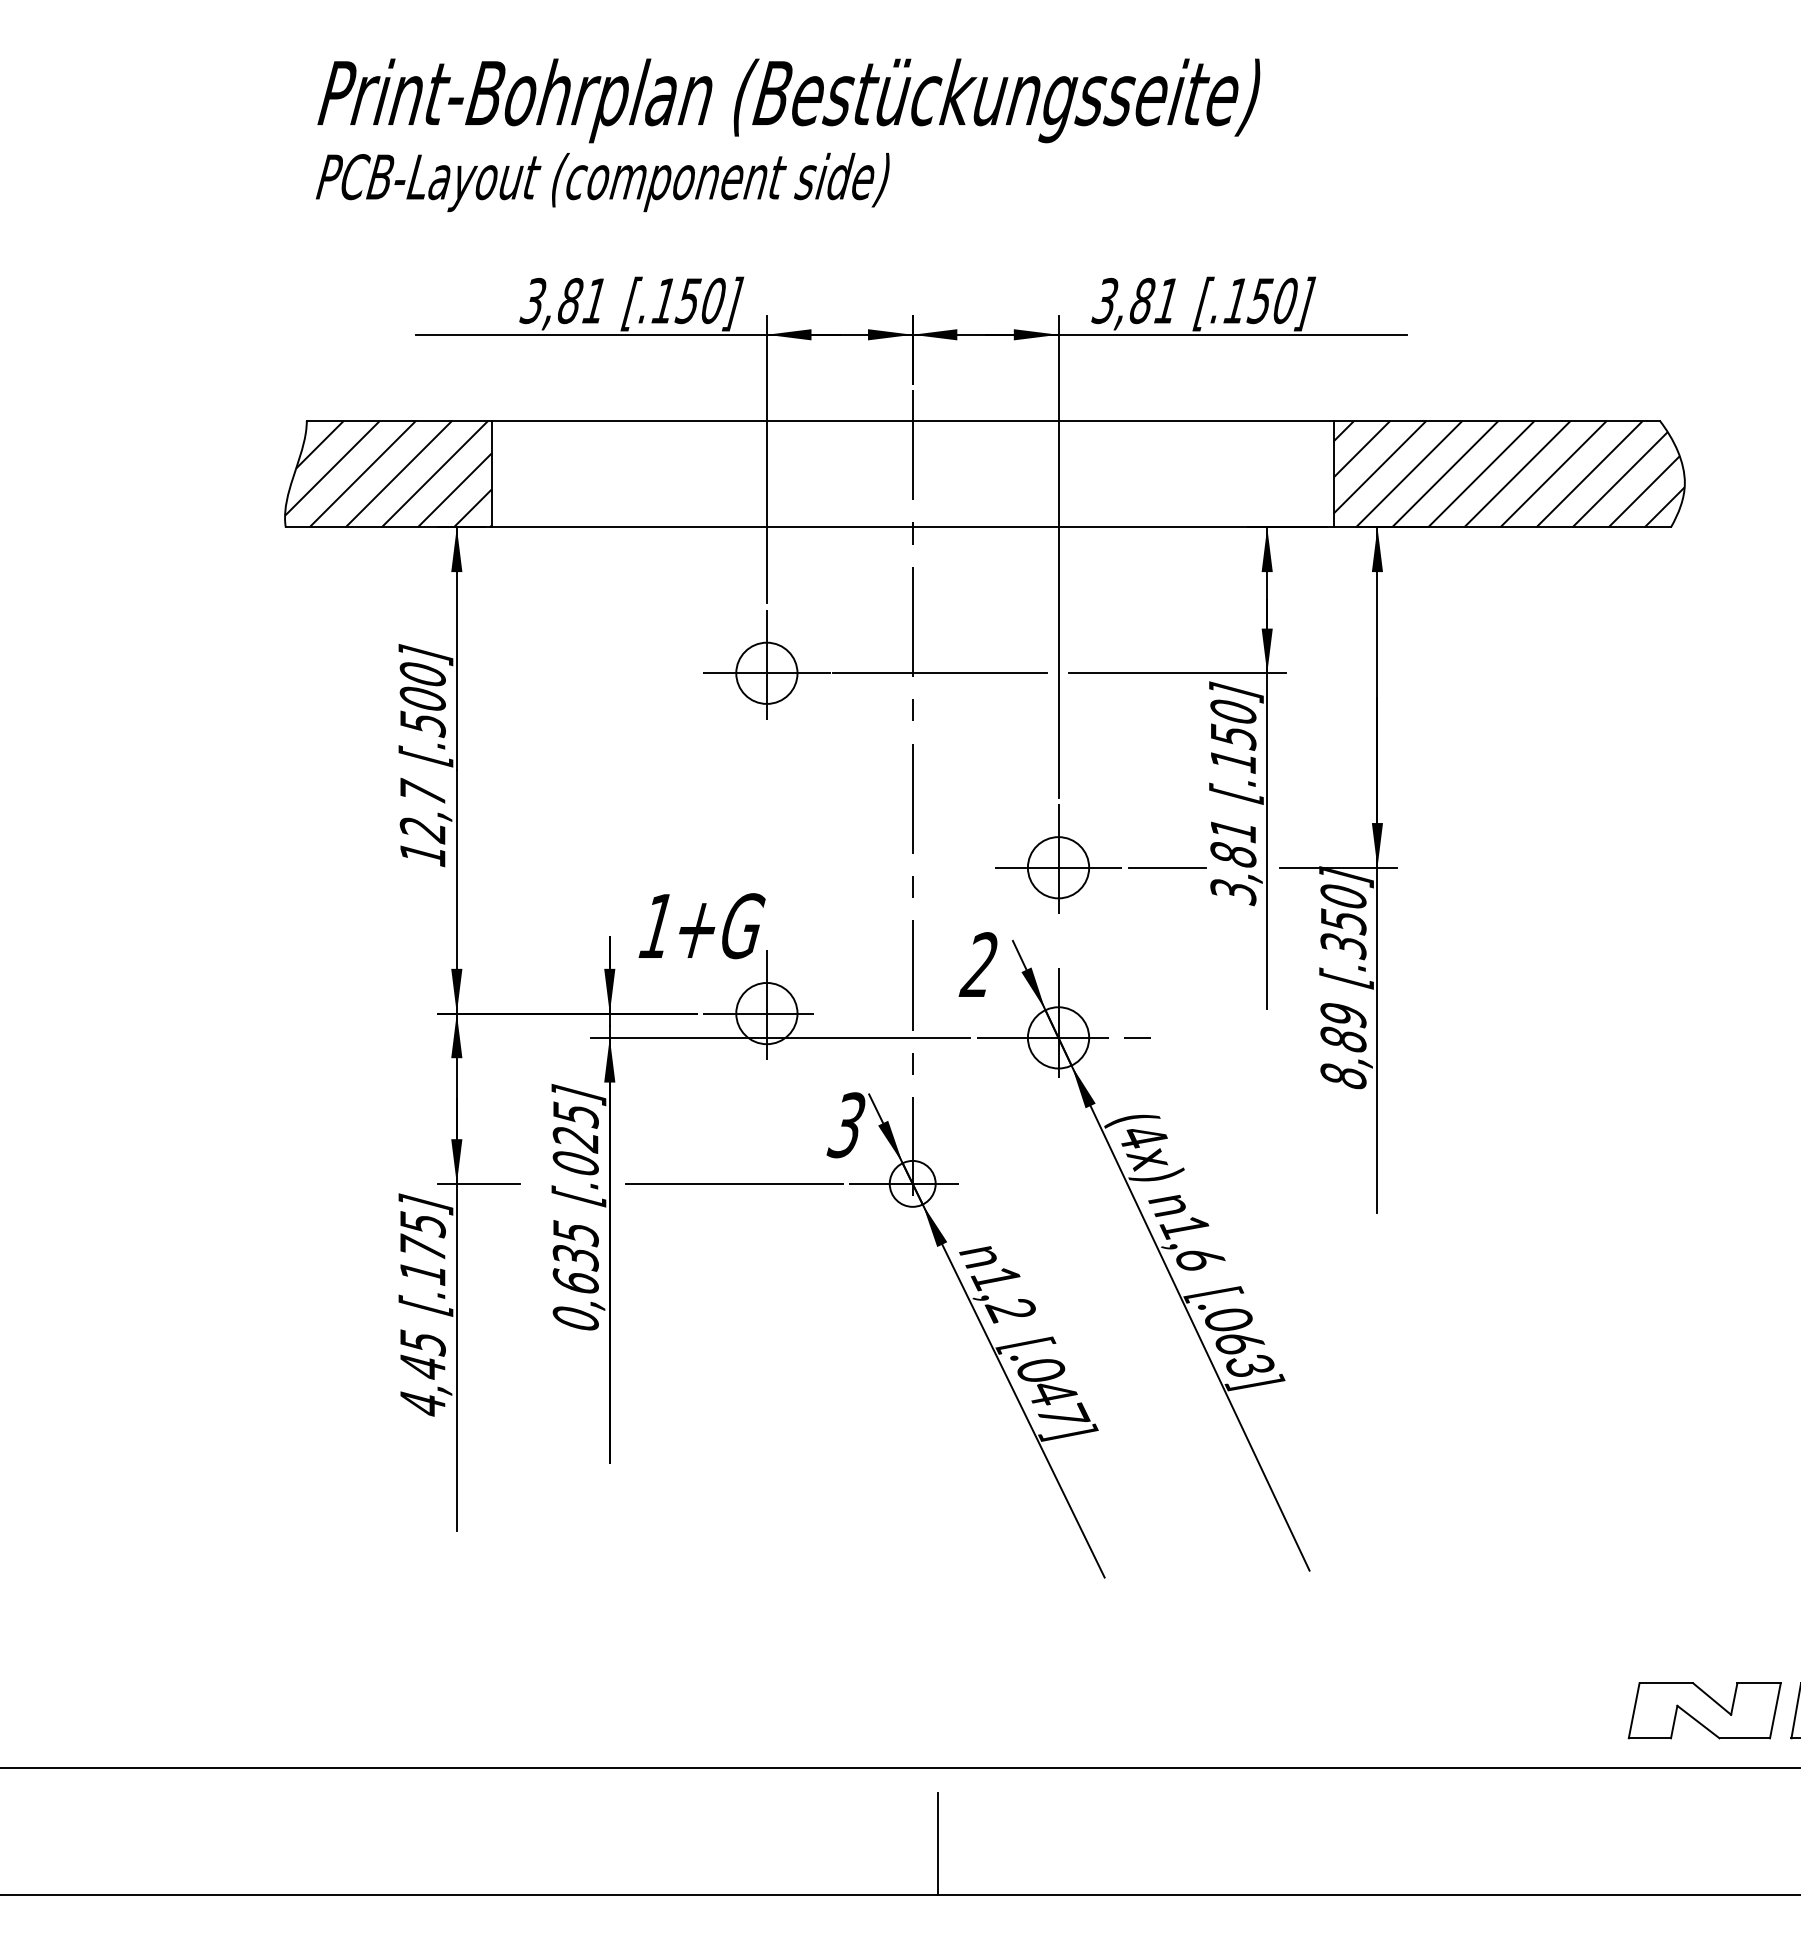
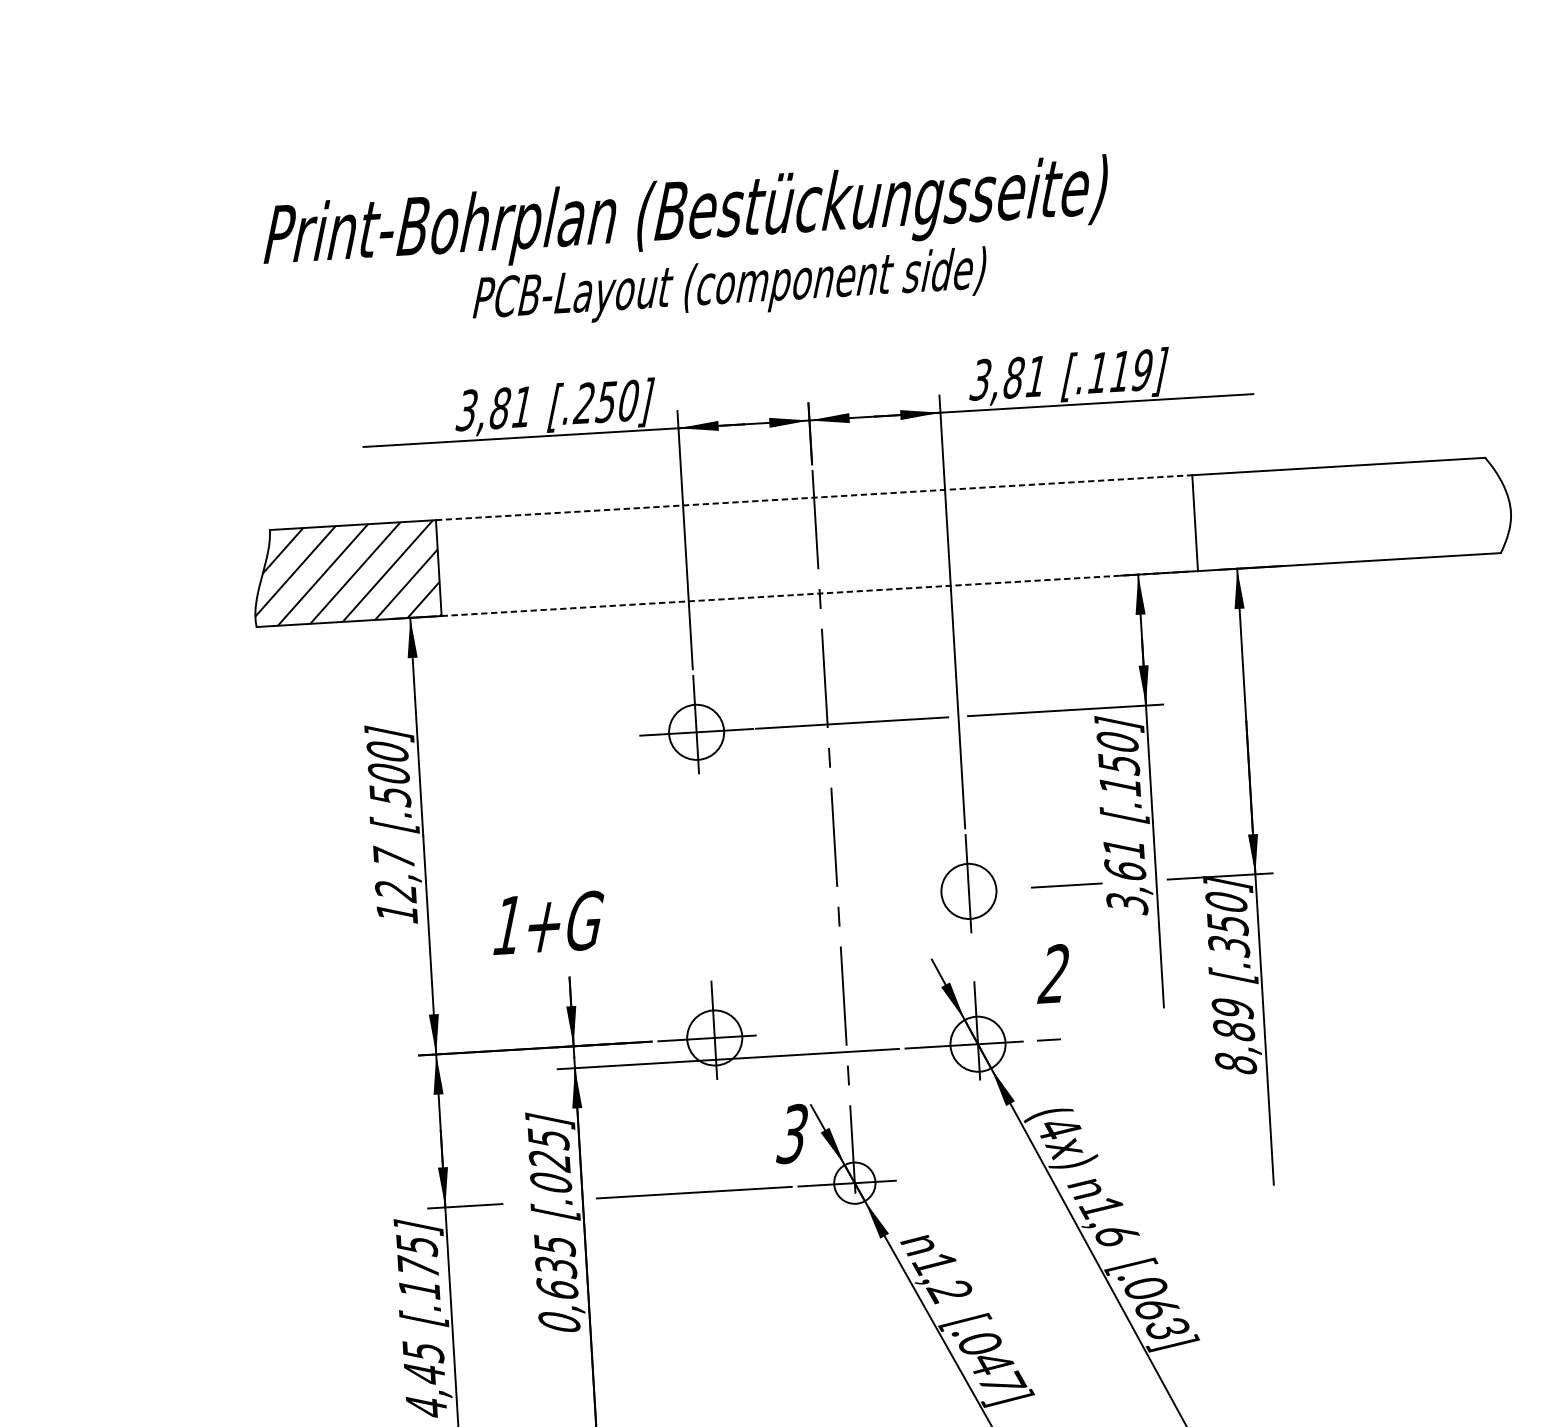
text: (602, 182) -> (729, 287), moved
text: (662, 300) -> (582, 403), [.150] -> [.250]
text: (1271, 301) -> (1130, 371), [.150] -> [.119]
line: (913, 420) -> (814, 497), solid -> dashed
hatch: (1508, 473) -> (1352, 513), removed
line: (913, 527) -> (820, 593), solid -> dashed
text: (1233, 854) -> (1125, 870), 3,81 -> 3,61
line: (1058, 867) -> (968, 891), removed
text: (701, 926) -> (548, 923), moved
text: (977, 964) -> (1052, 973), moved

